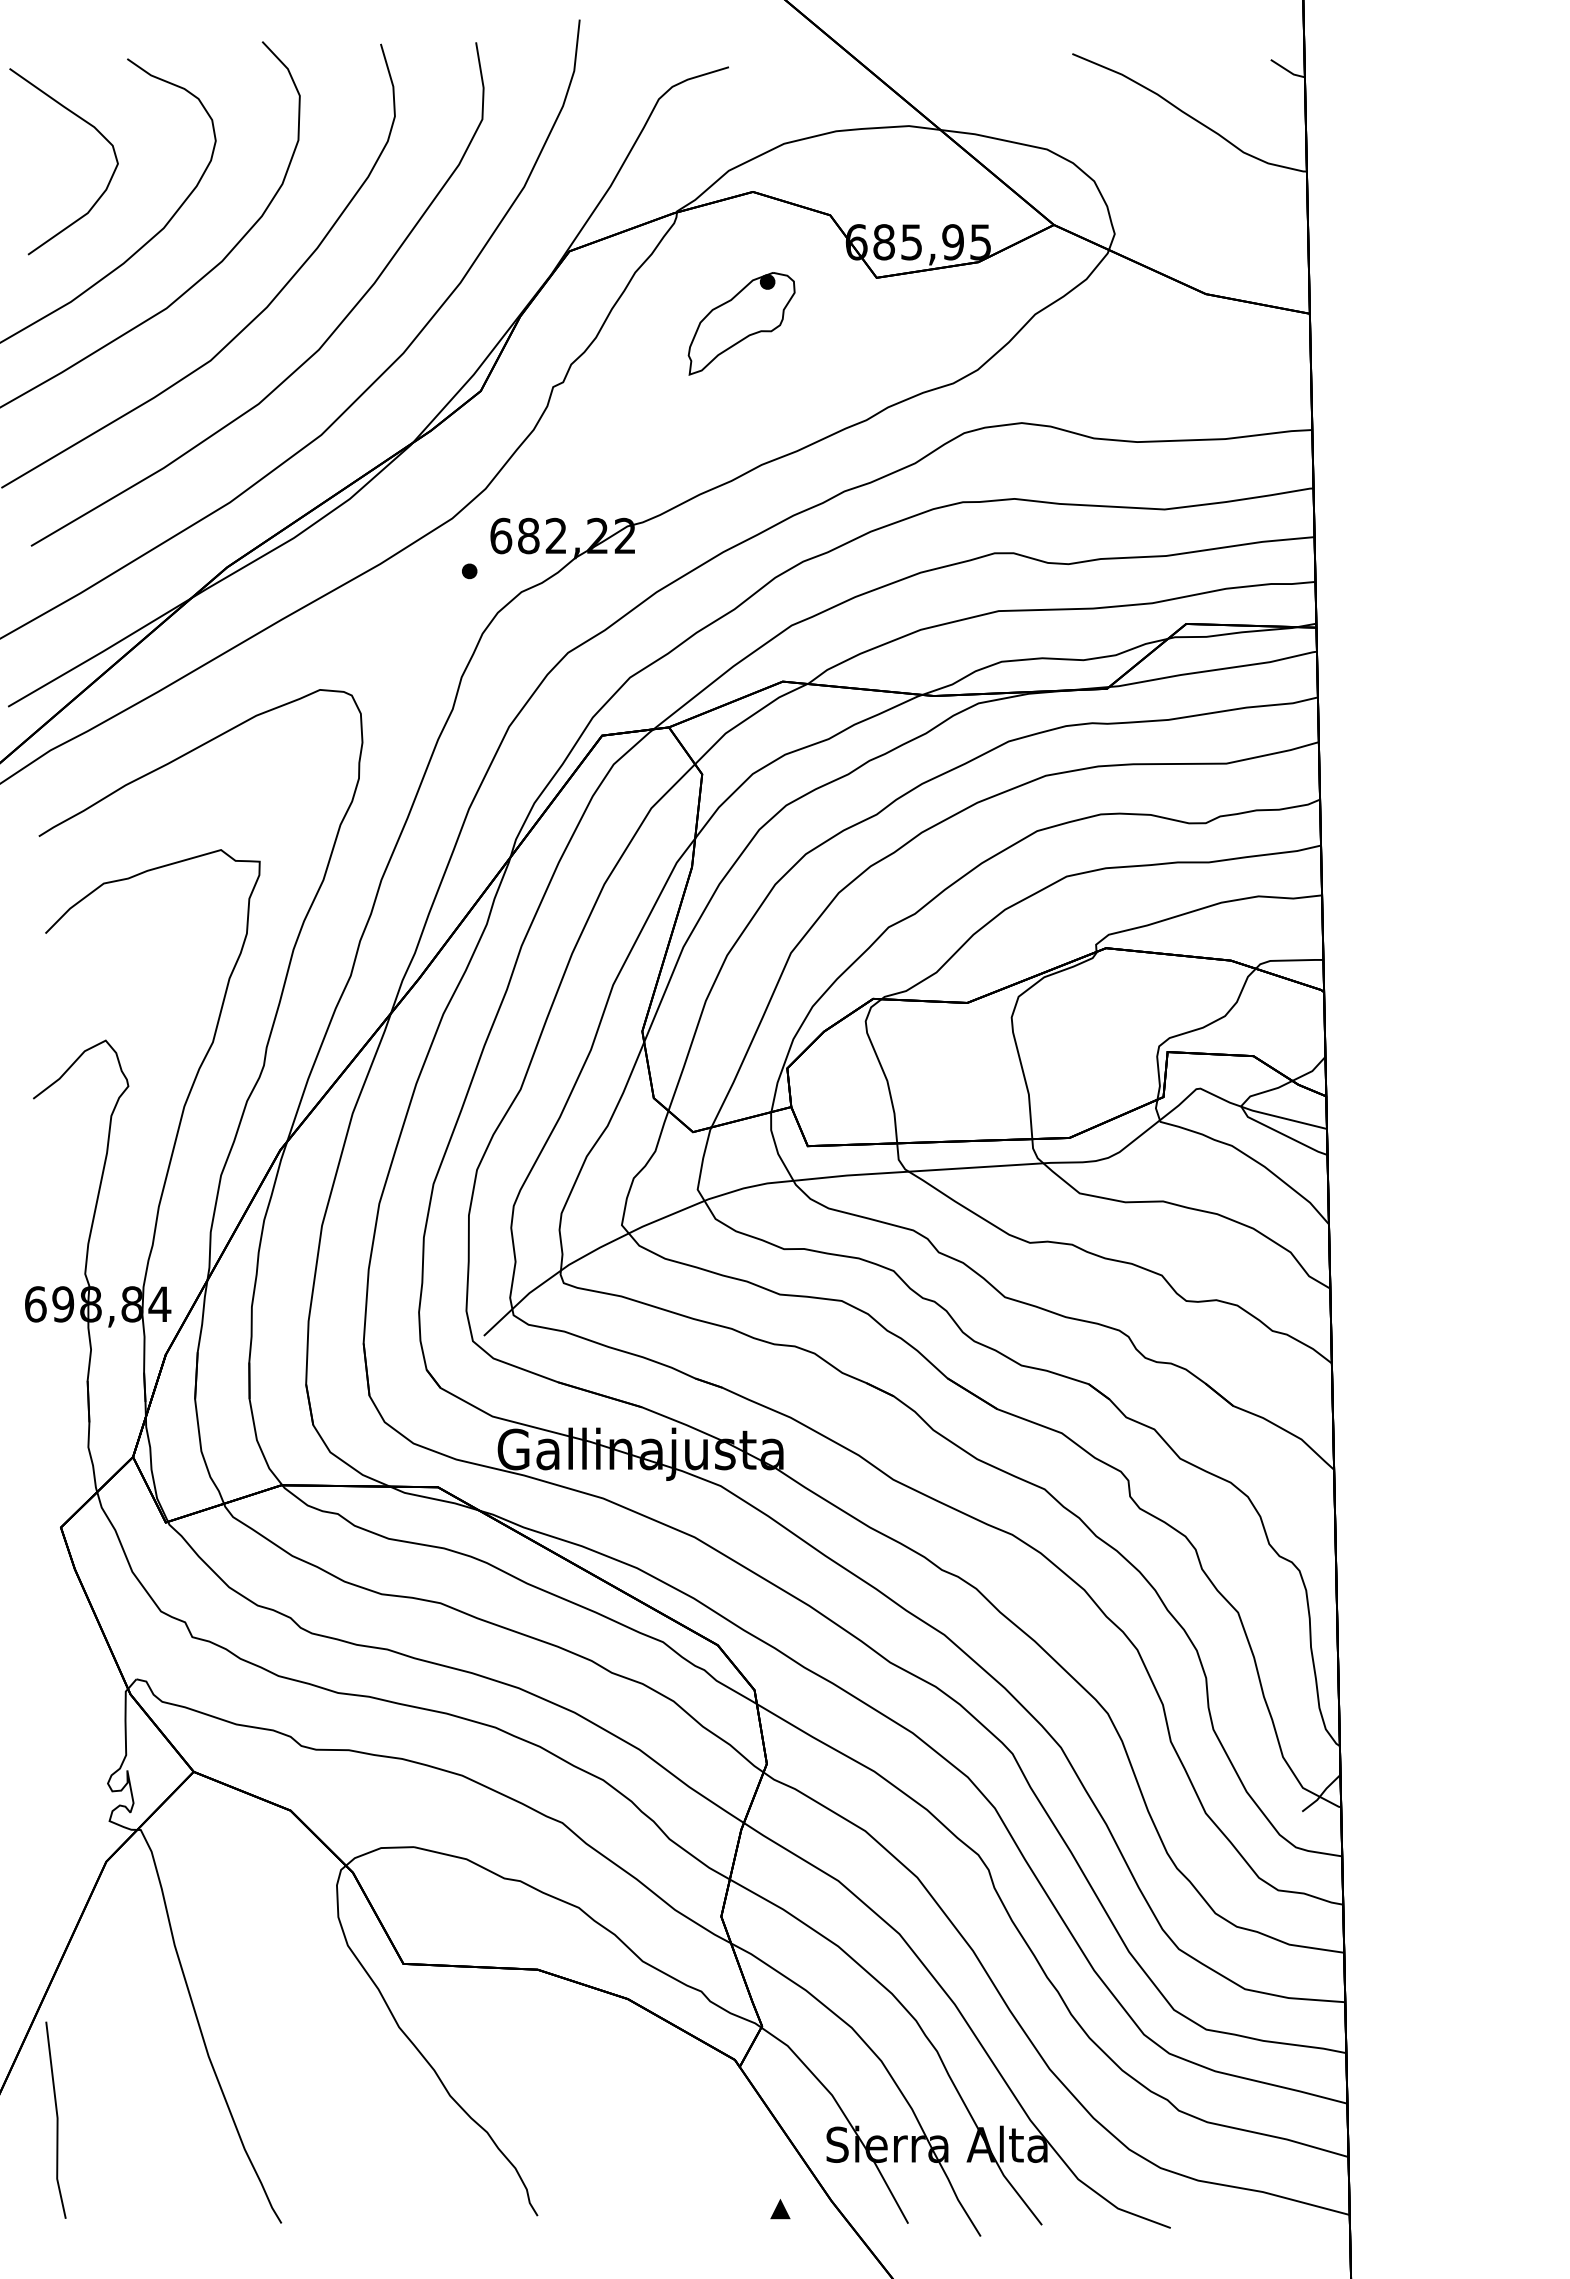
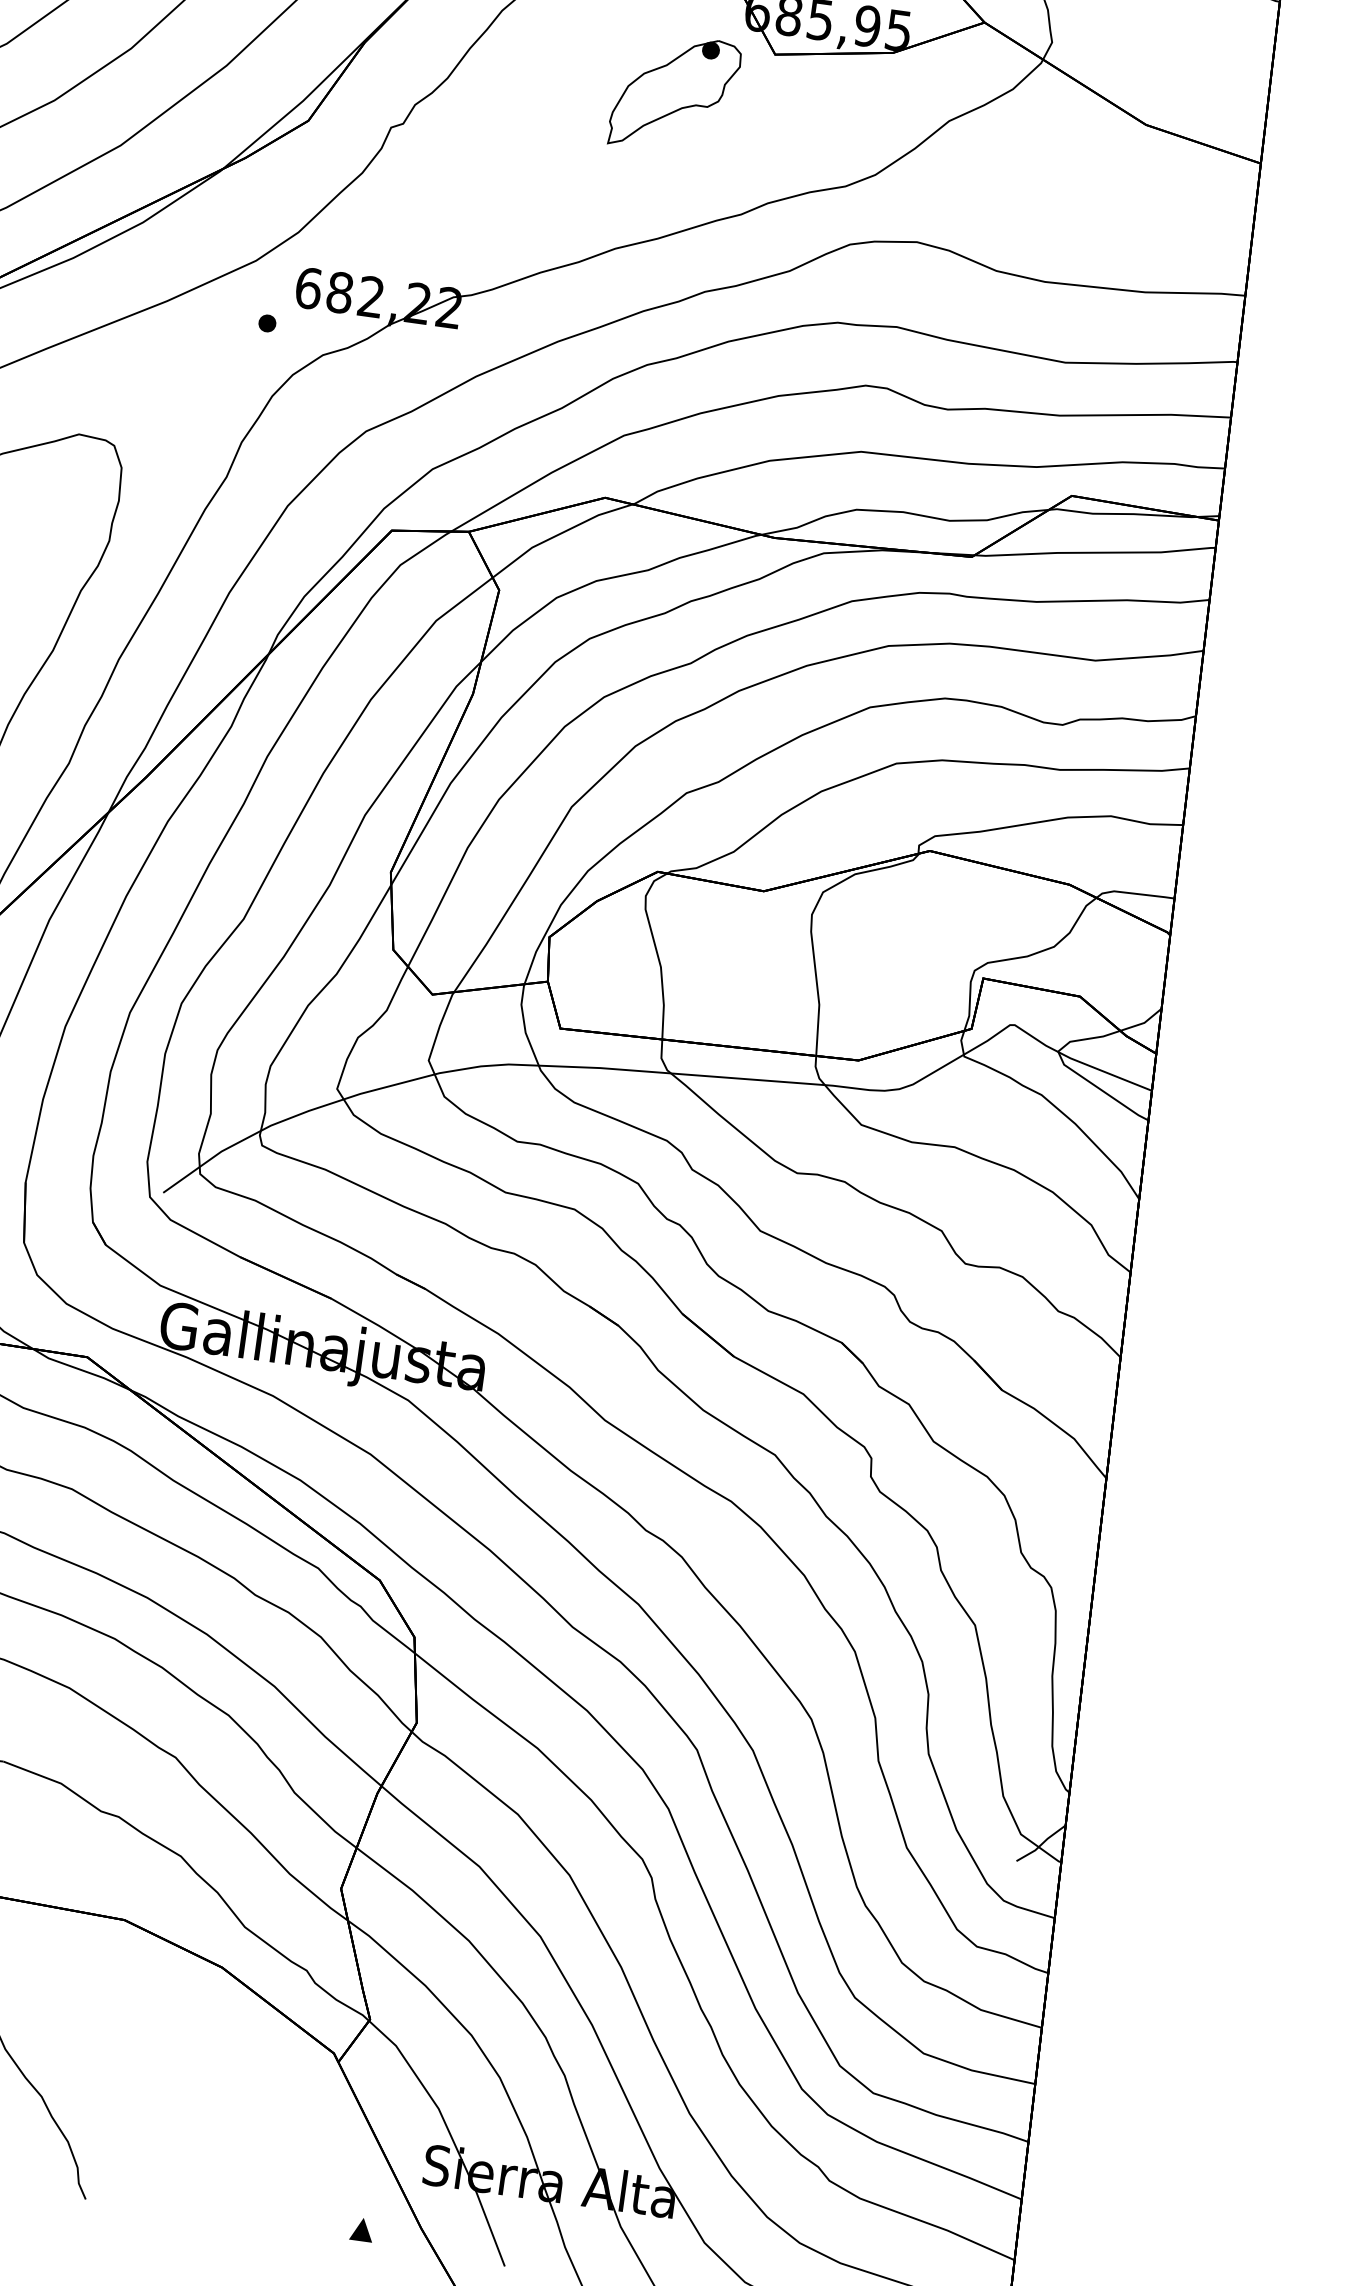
part: (741, 323) -> (674, 93), moved

